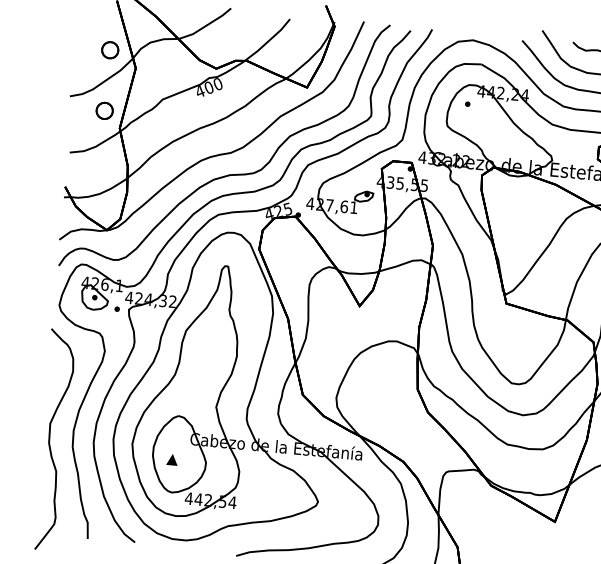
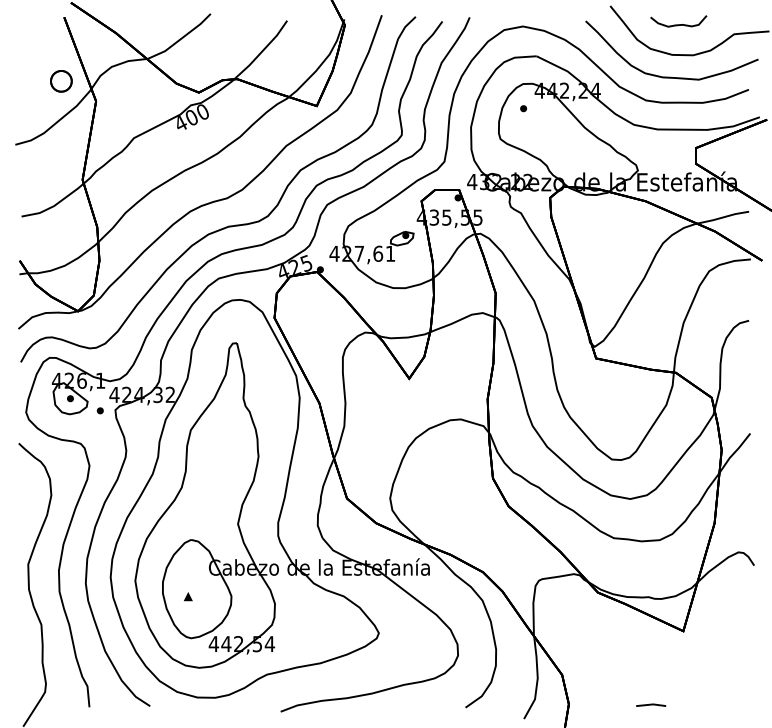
part: (104, 111) -> (61, 159), removed
part: (172, 459) -> (188, 596), size x0.62

